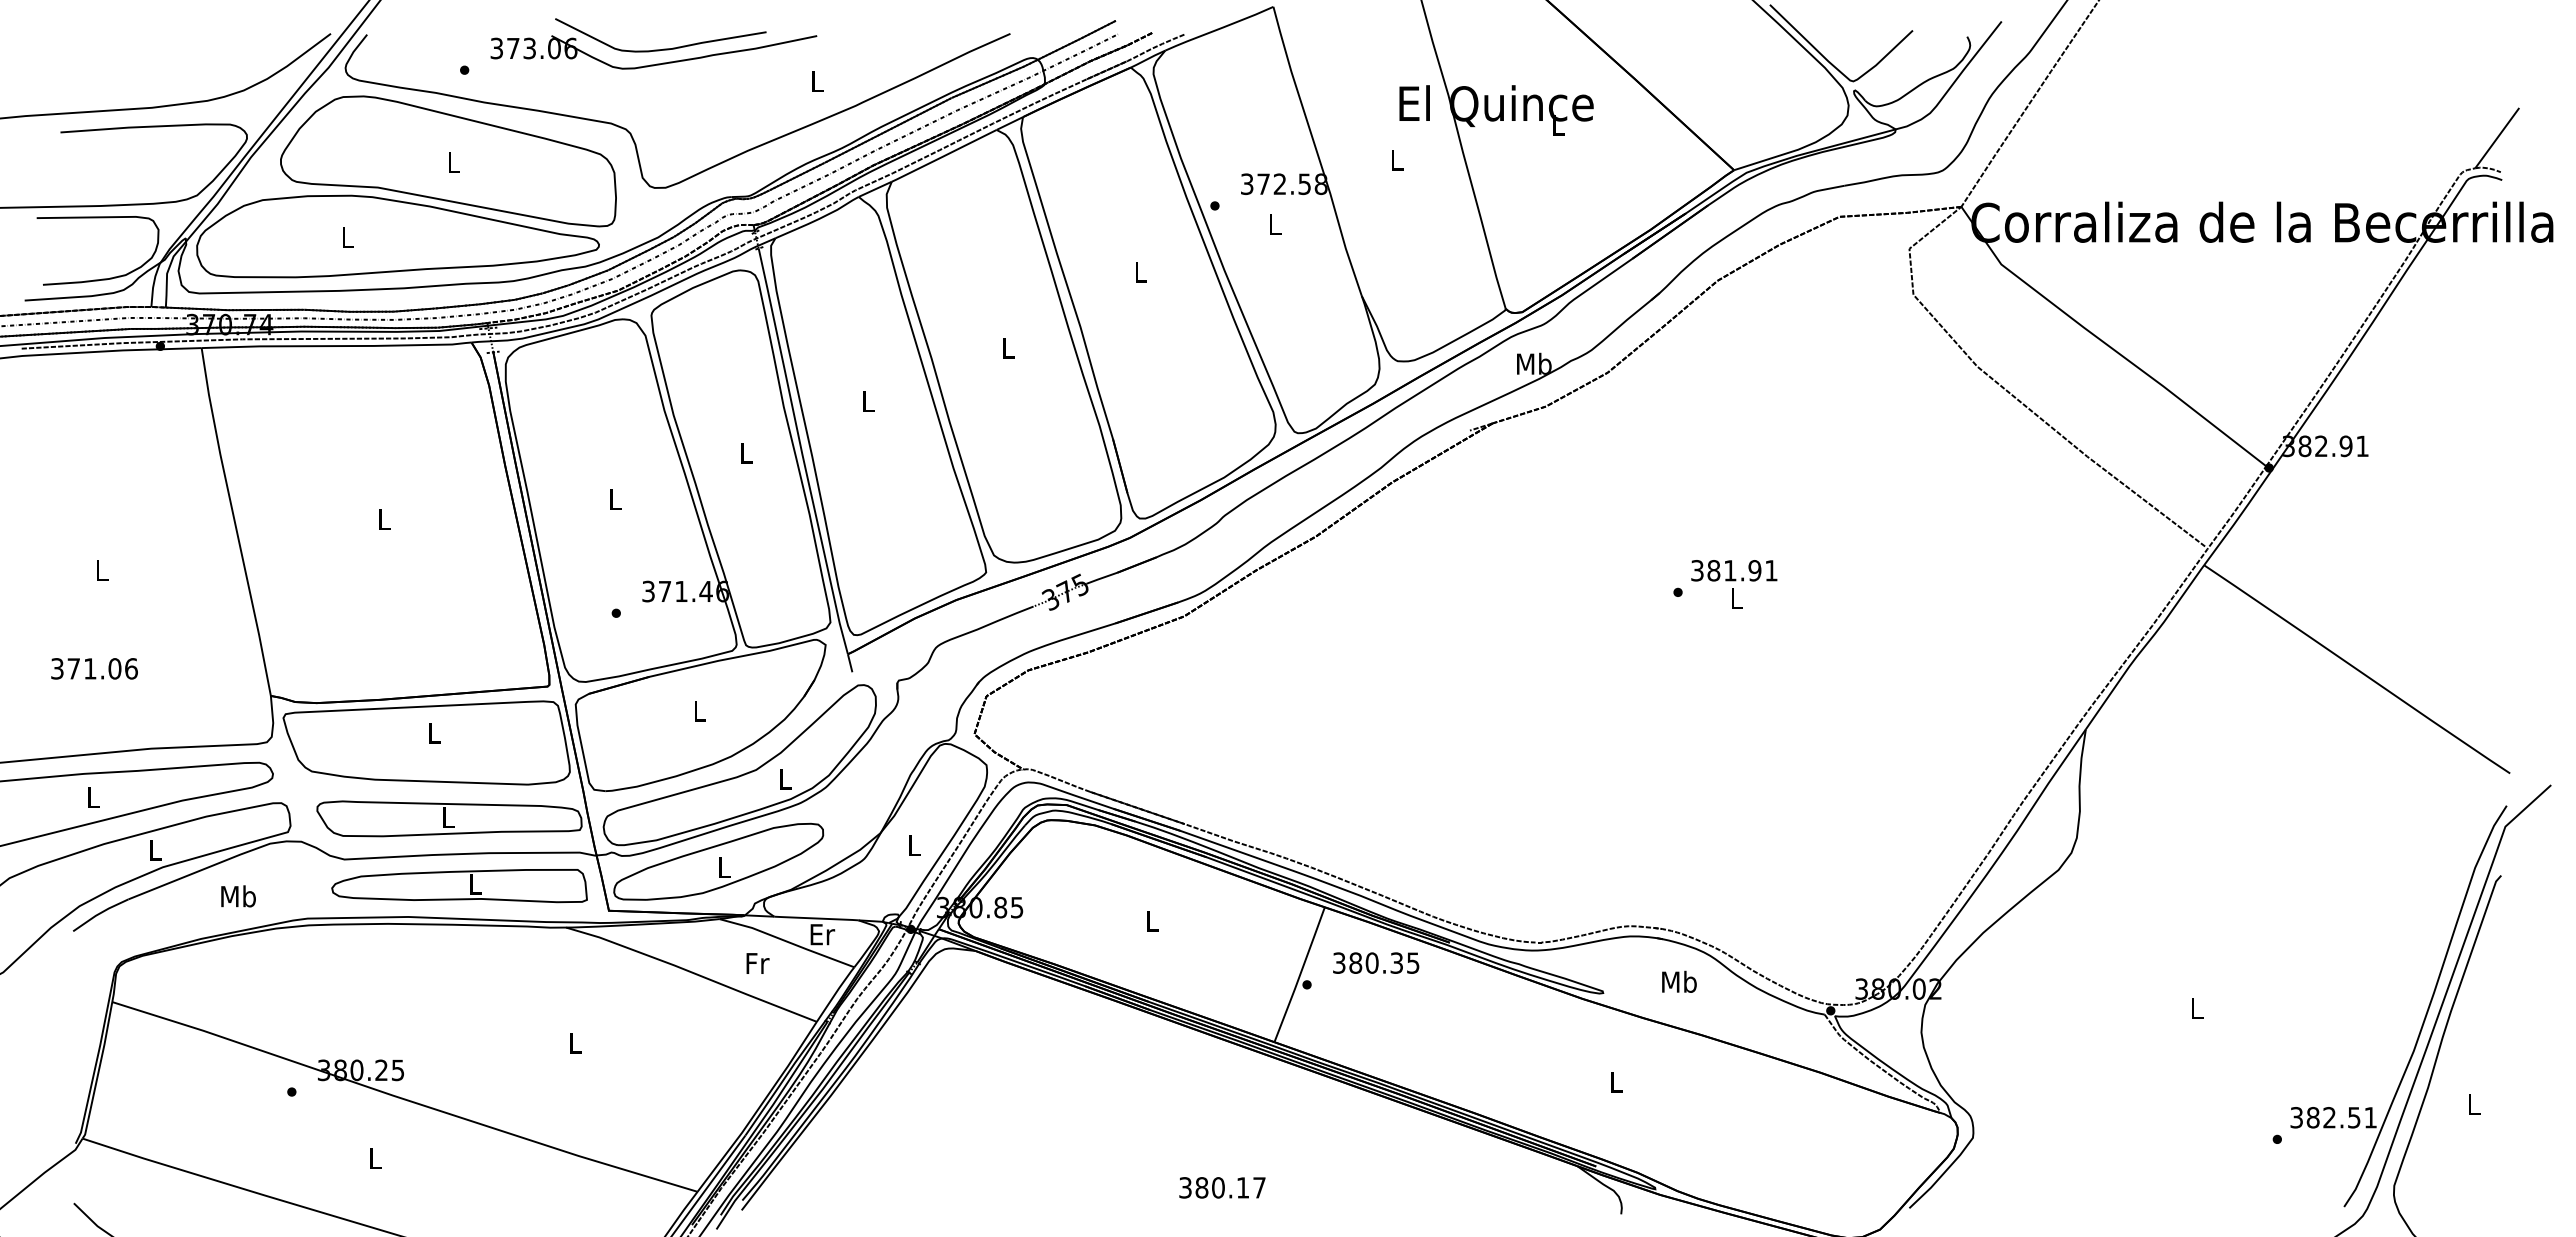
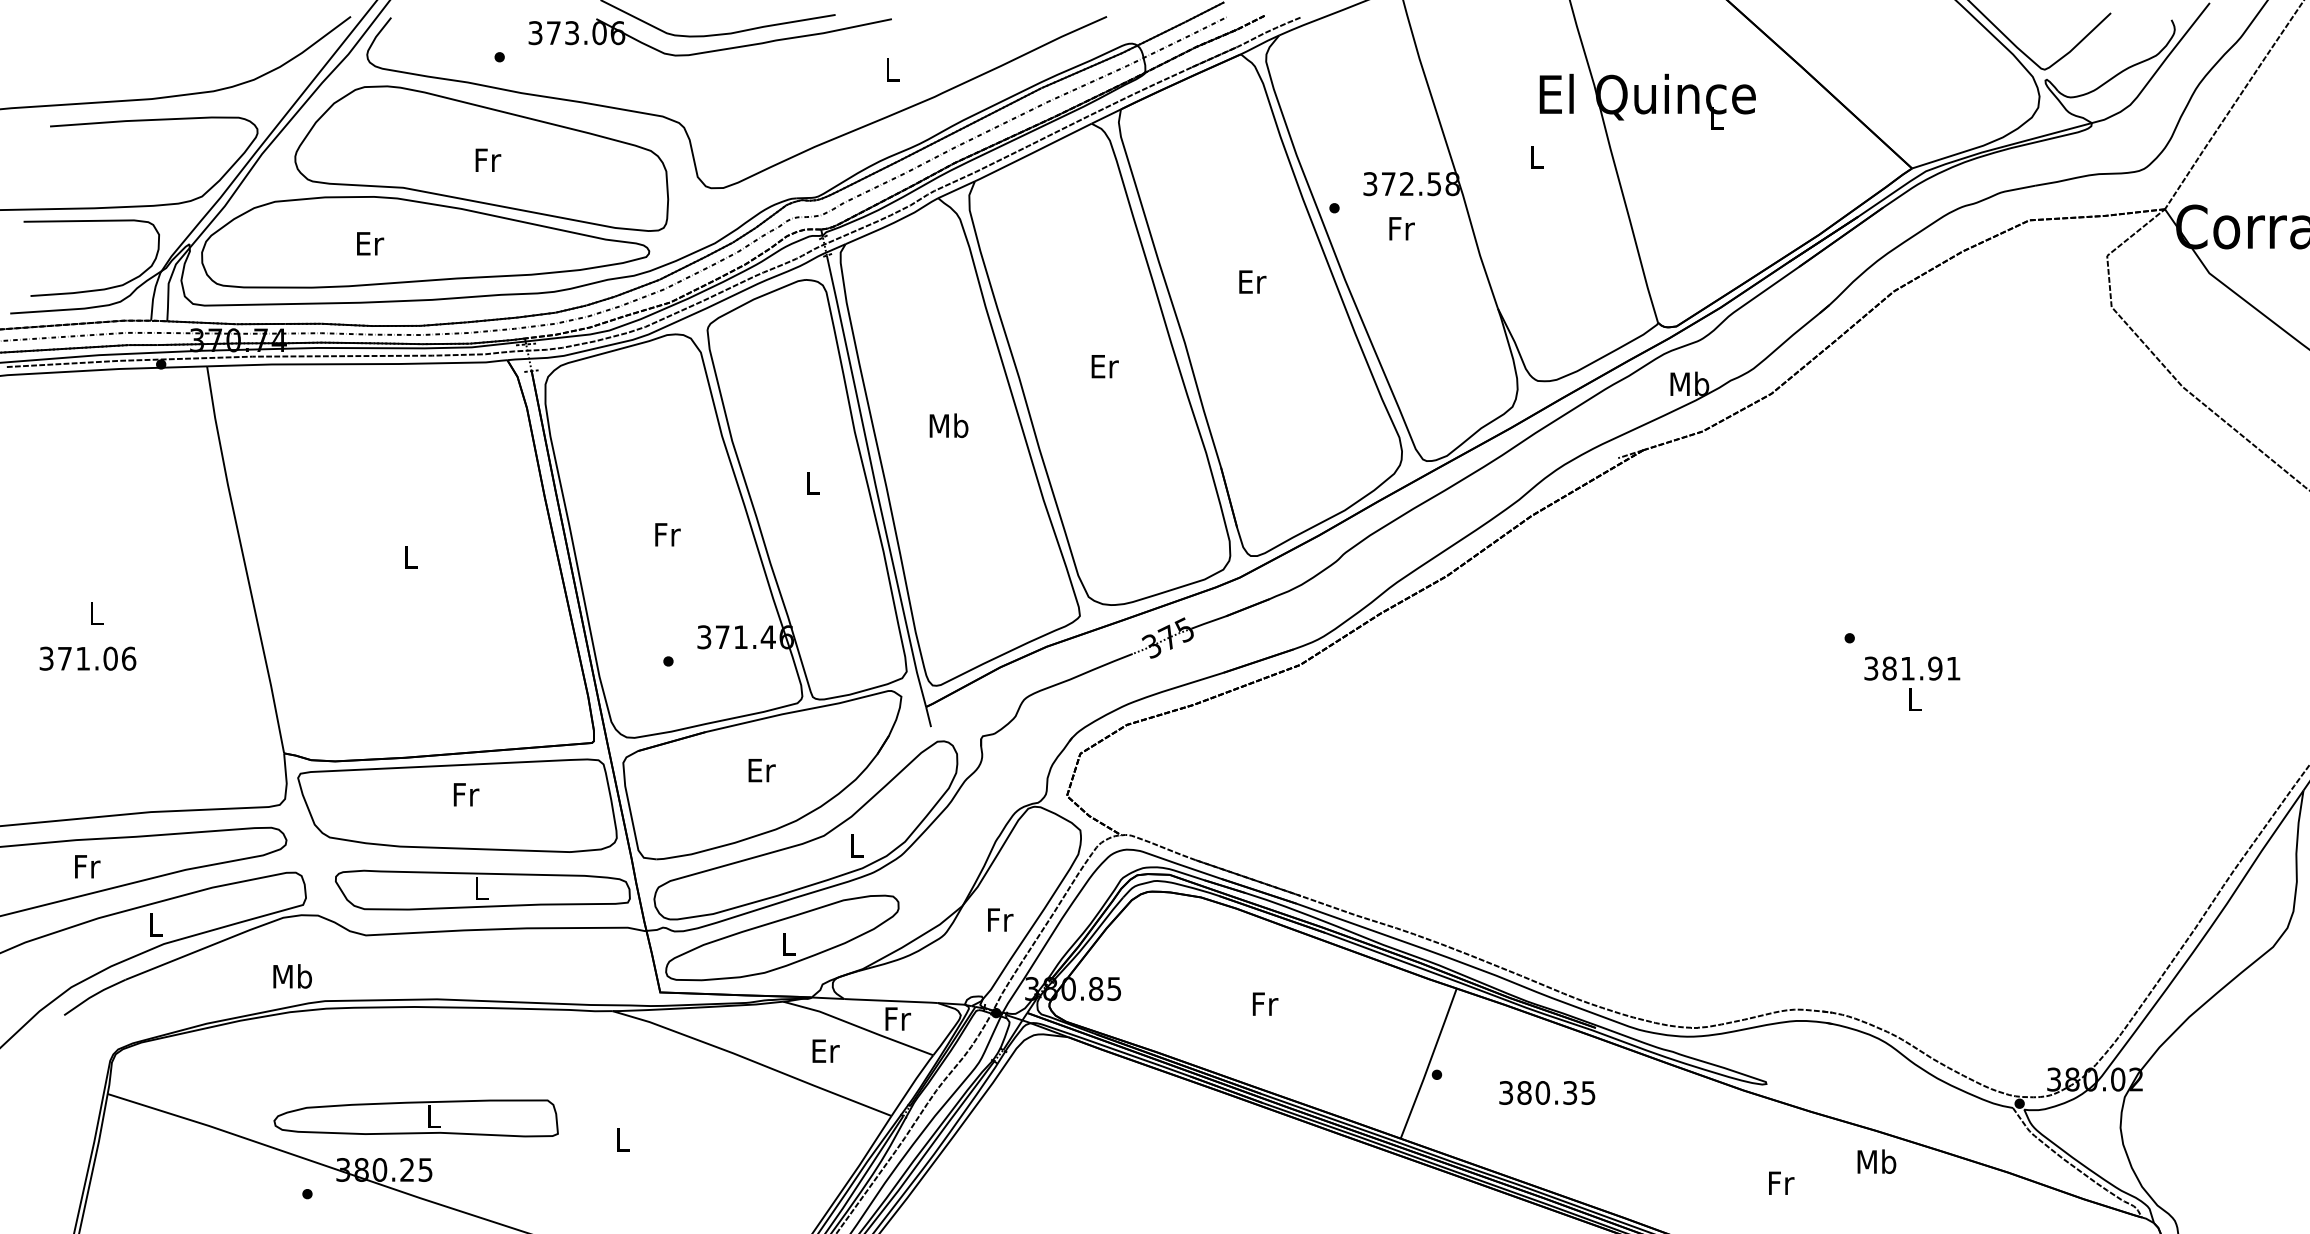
text: (454, 162) -> (488, 159), L -> Fr
text: (1275, 224) -> (1401, 228), L -> Fr
text: (348, 237) -> (370, 243), L -> Er
text: (1141, 271) -> (1252, 281), L -> Er
text: (1008, 347) -> (1104, 365), L -> Er
text: (868, 401) -> (949, 425), L -> Mb
text: (615, 499) -> (667, 534), L -> Fr
text: (1734, 584) -> (1912, 683), moved
text: (94, 668) -> (87, 658), moved
text: (700, 710) -> (762, 769), L -> Er
text: (434, 732) -> (466, 794), L -> Fr
text: (94, 797) -> (87, 866), L -> Fr
text: (914, 845) -> (1000, 919), L -> Fr
part: (459, 886) -> (416, 1118), moved
text: (238, 896) -> (292, 976), moved
text: (1152, 920) -> (1265, 1003), L -> Fr
text: (822, 934) -> (897, 1018), Er -> Fr
text: (1376, 962) -> (1547, 1092), moved
text: (757, 963) -> (825, 1051), Fr -> Er
text: (1679, 981) -> (1876, 1161), moved
text: (1616, 1081) -> (1781, 1182), L -> Fr

